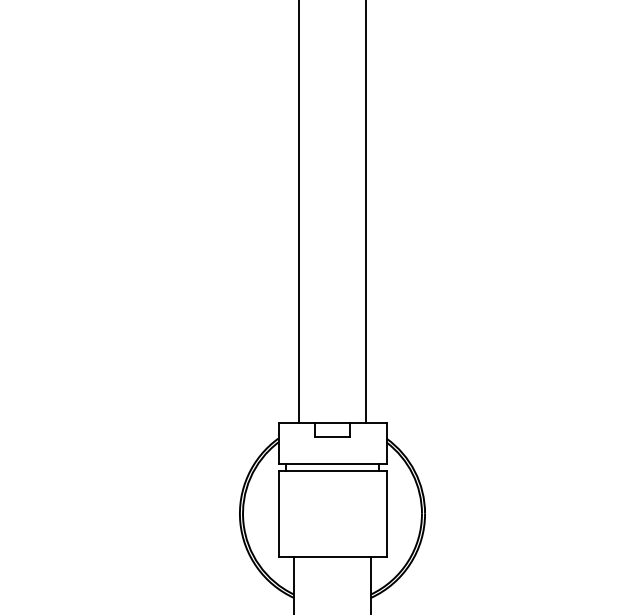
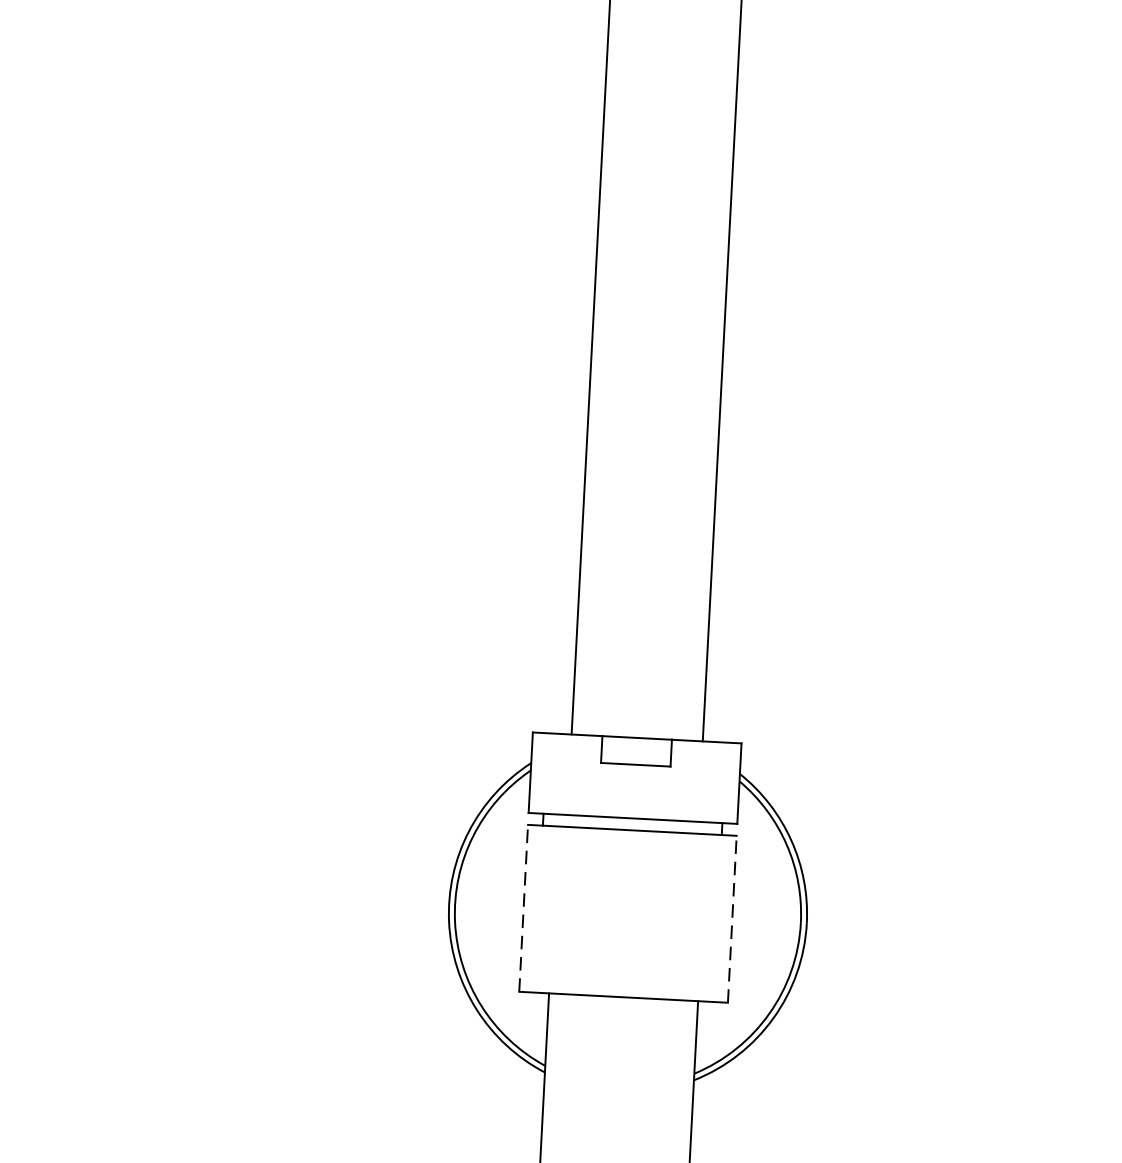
line: (278, 513) -> (523, 907), solid -> dashed
line: (386, 513) -> (732, 918), solid -> dashed

